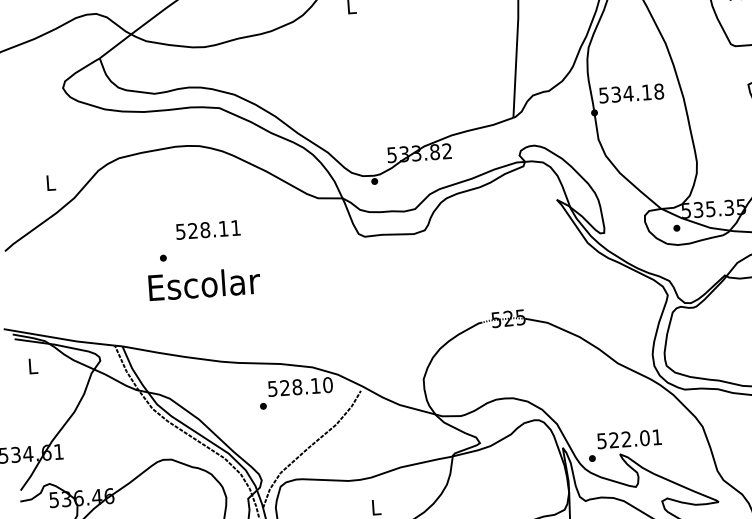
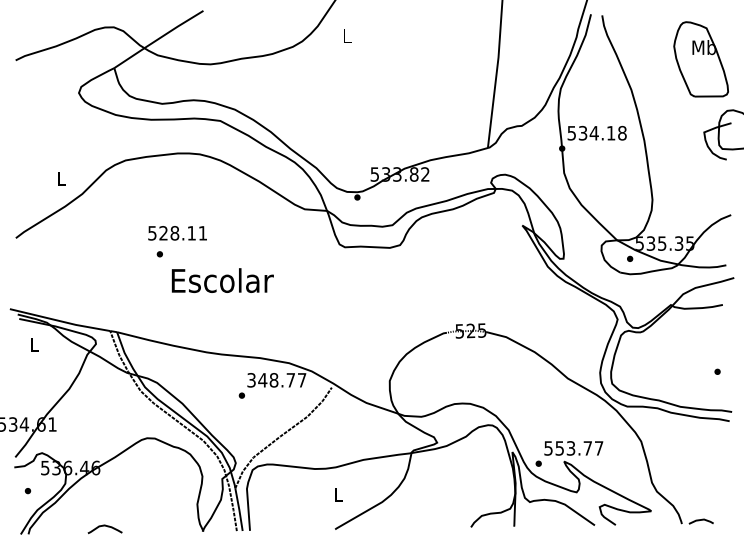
text: (208, 230) -> (177, 233), moved
text: (204, 284) -> (222, 280), moved
text: (300, 387) -> (276, 380), 528.10 -> 348.77
text: (635, 438) -> (579, 448), 522.01 -> 553.77

